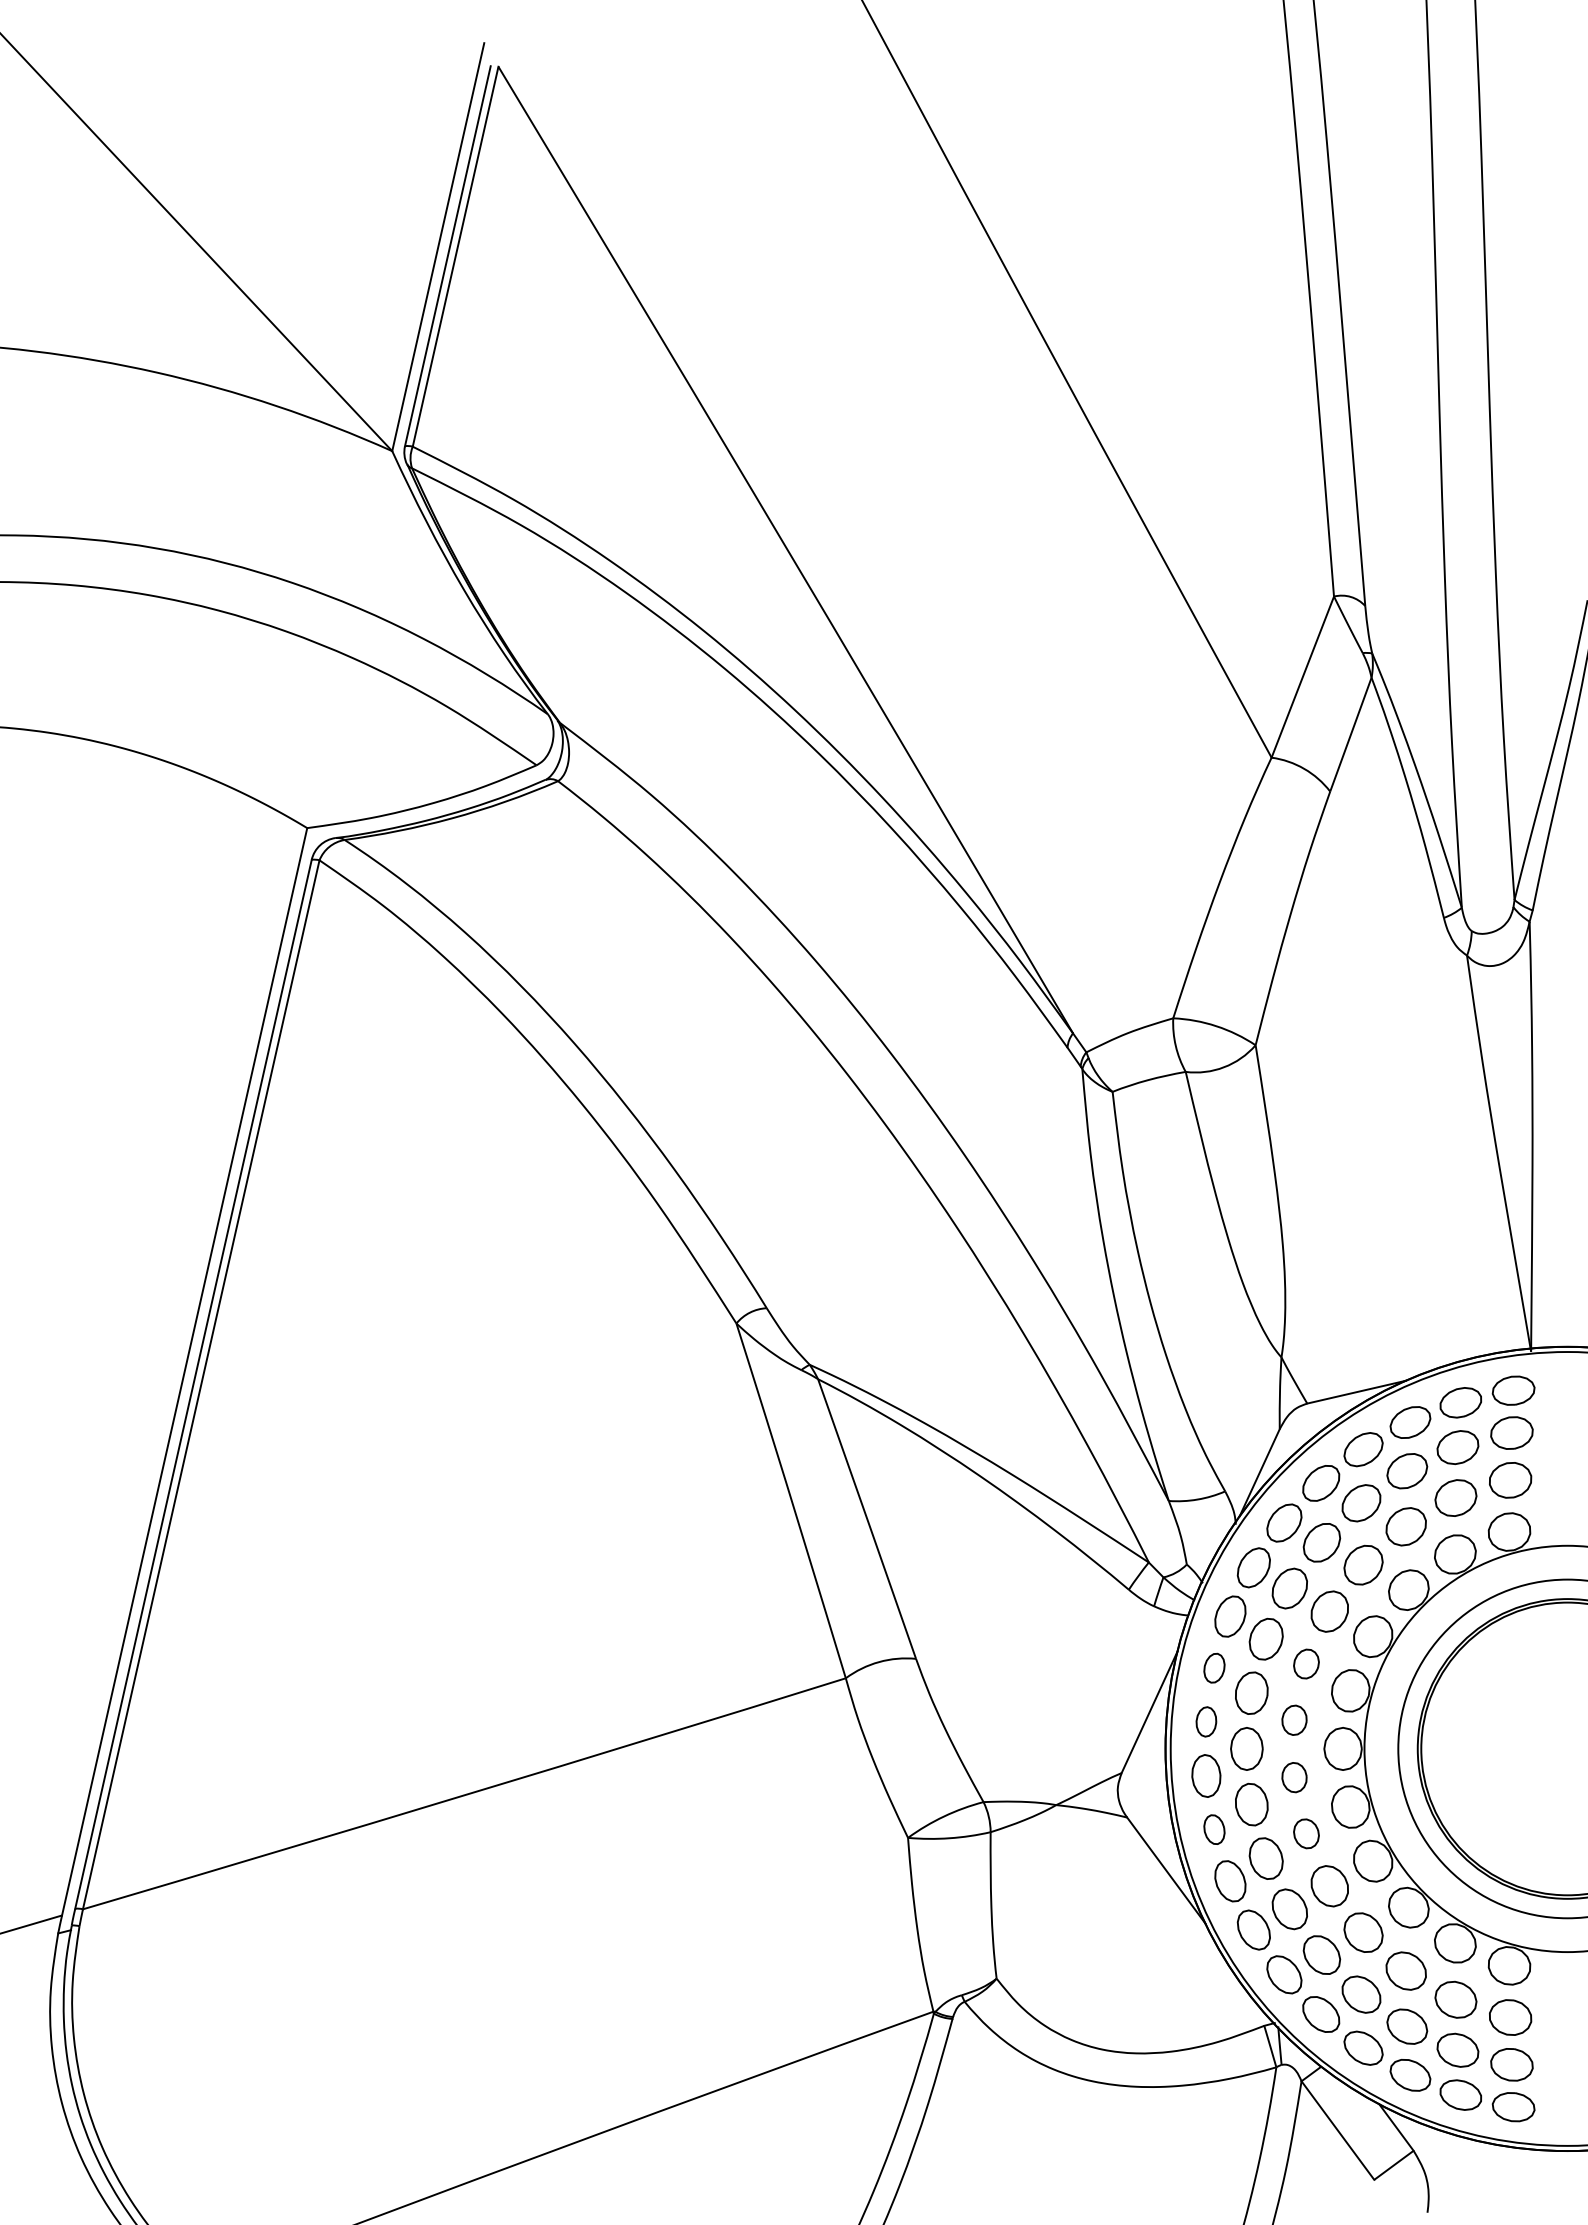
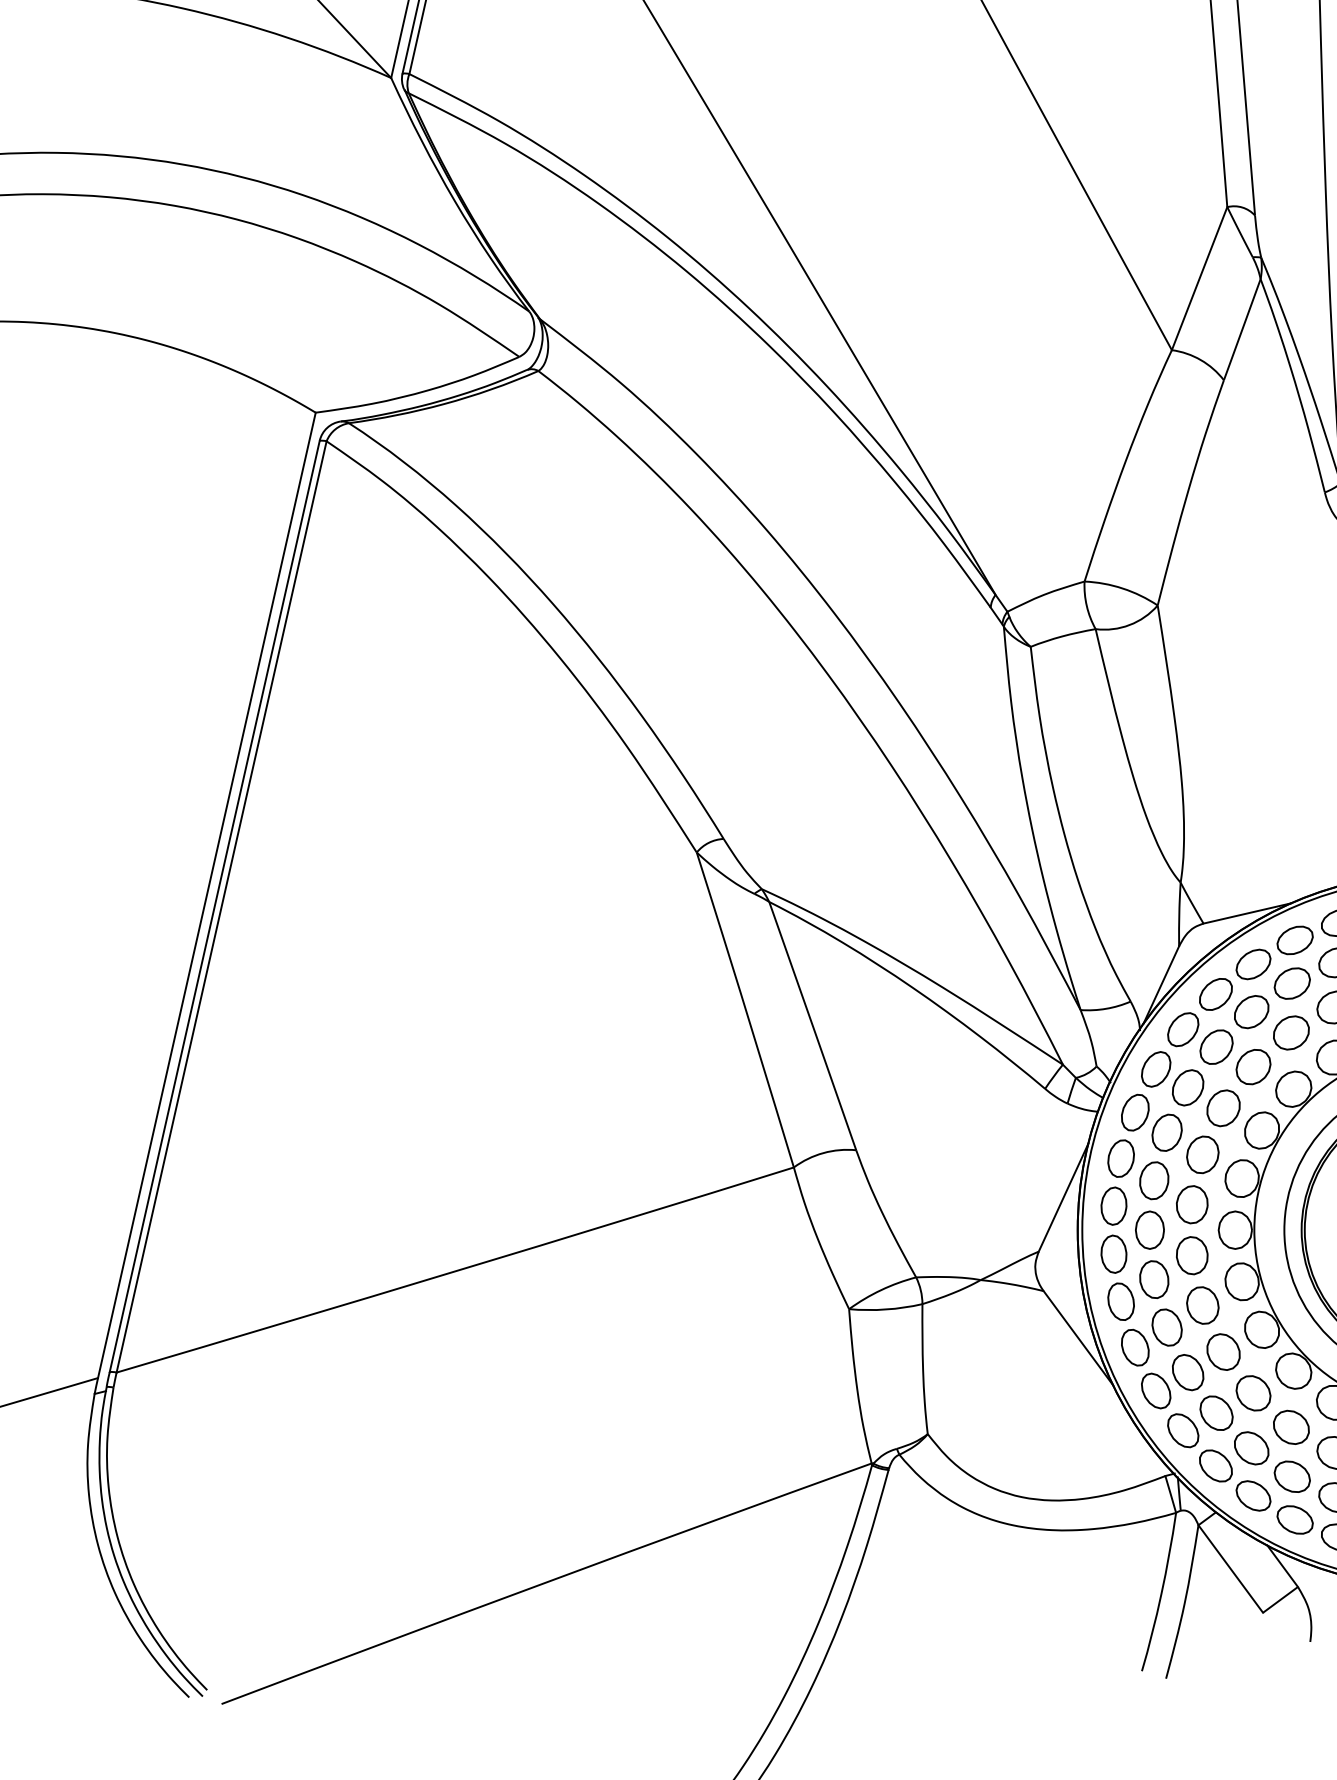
part: (1306, 1663) -> (1202, 1154), size x1.43
part: (1214, 1667) -> (1121, 1157), size x1.43
part: (1294, 1720) -> (1192, 1204), size x1.43
part: (1206, 1721) -> (1114, 1205), size x1.43
part: (1294, 1777) -> (1192, 1255), size x1.43
part: (1214, 1829) -> (1121, 1301), size x1.43
part: (1306, 1833) -> (1202, 1305), size x1.43

